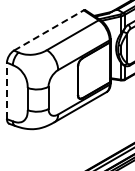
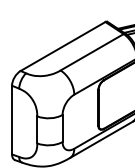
line: (49, 30) -> (63, 46), dashed -> solid
line: (6, 90) -> (11, 119), dashed -> solid

